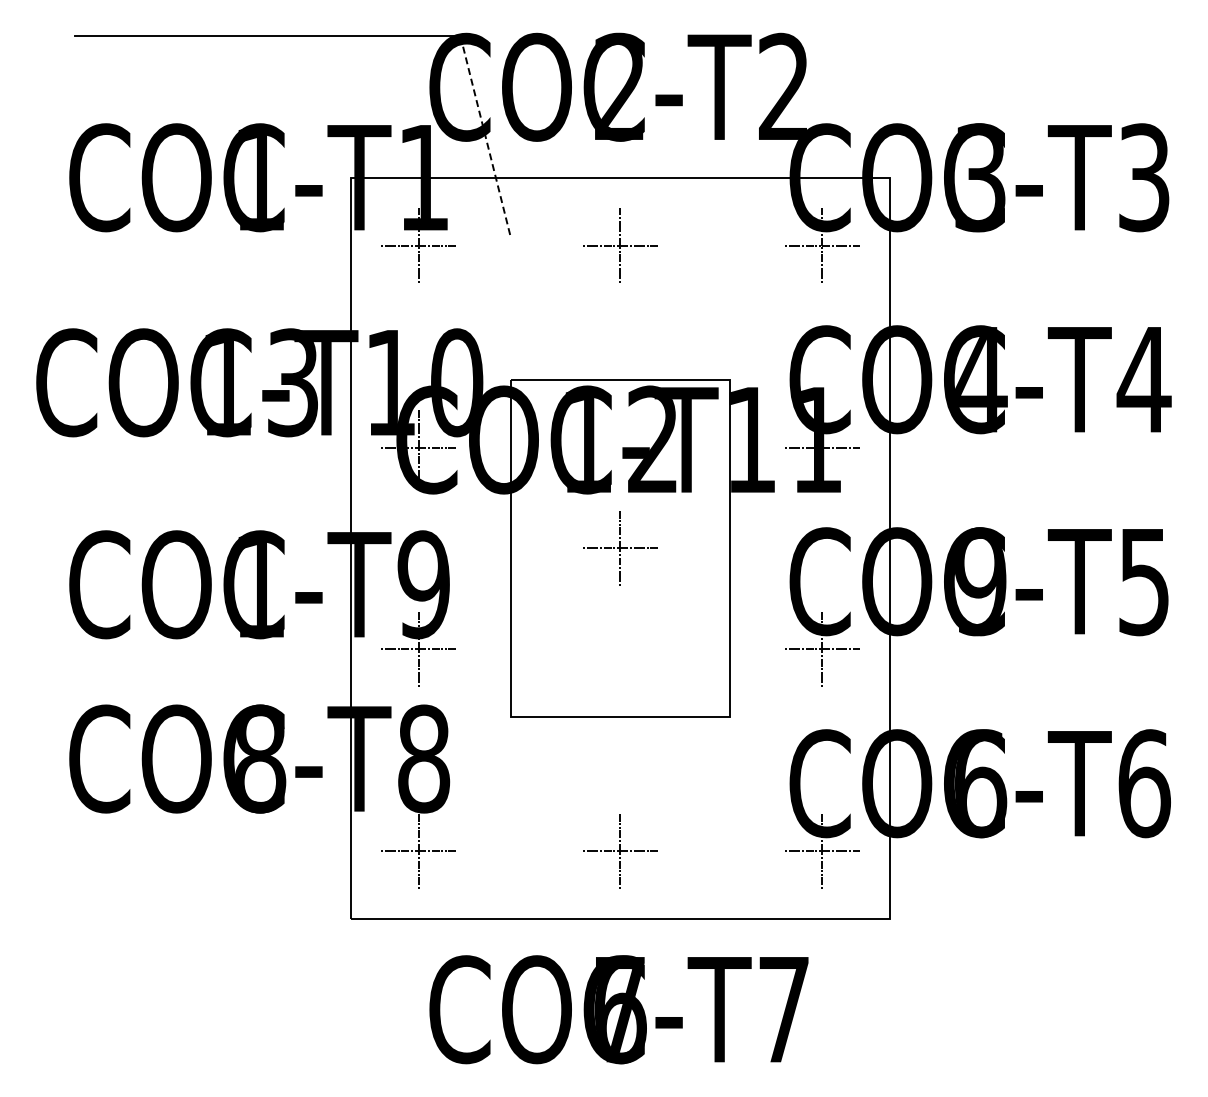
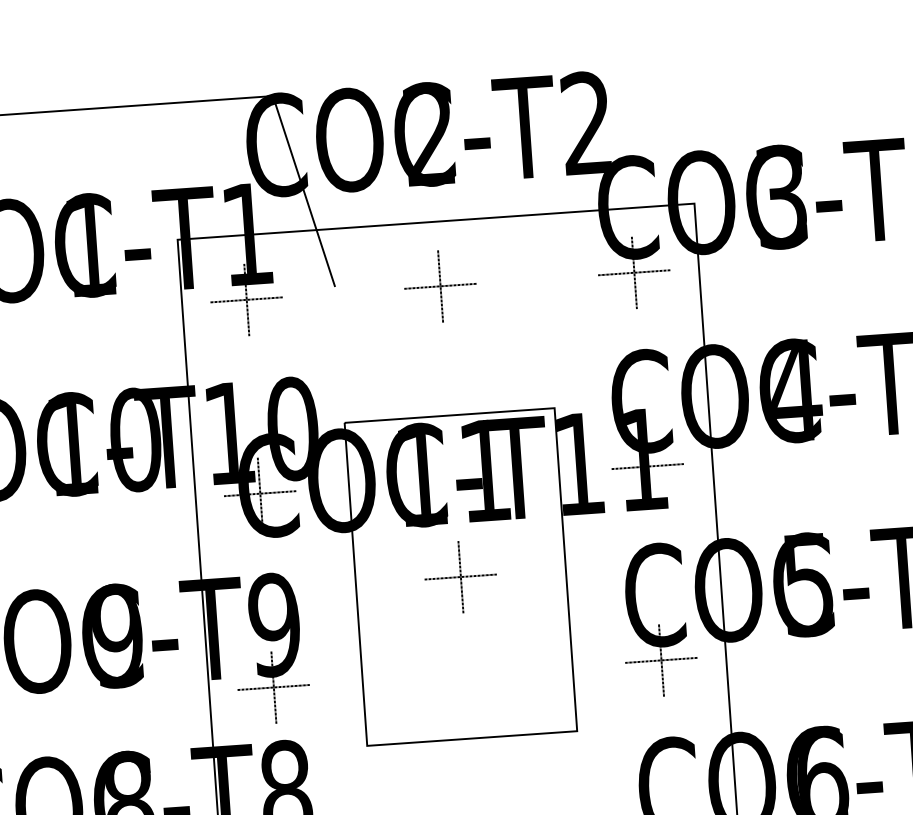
line: (485, 136) -> (303, 190), dashed -> solid
text: (293, 382) -> (136, 439), 13 -> 10
text: (652, 438) -> (484, 469), 12 -> 11
text: (980, 581) -> (808, 584), 9 -> 5
text: (259, 584) -> (116, 635), 1 -> 9

